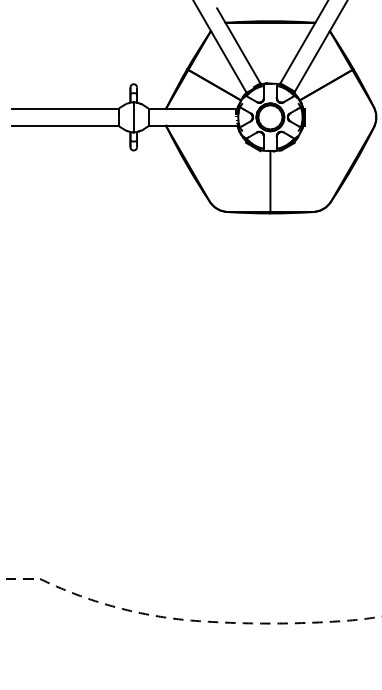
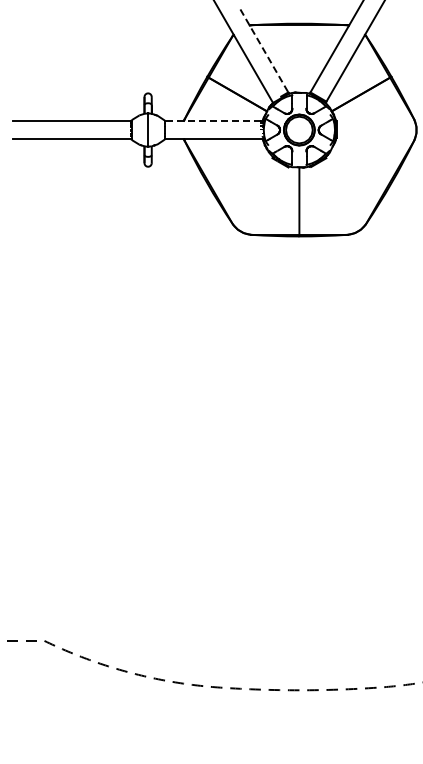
line: (238, 45) -> (264, 50), solid -> dashed
line: (191, 108) -> (212, 120), solid -> dashed

